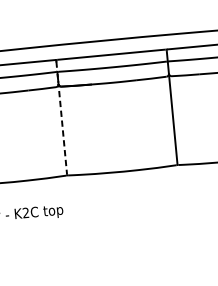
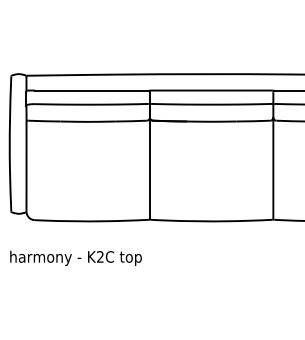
line: (61, 118) -> (149, 155), dashed -> solid

